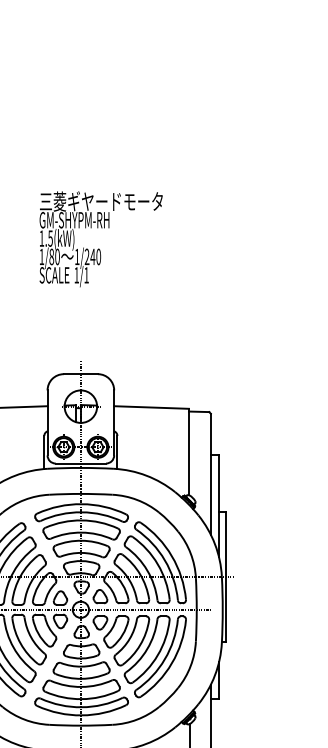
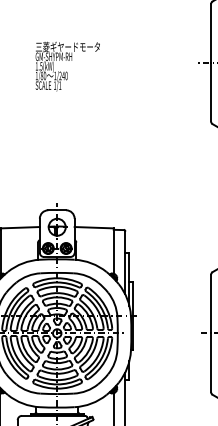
text: (100, 238) -> (67, 66), moved

